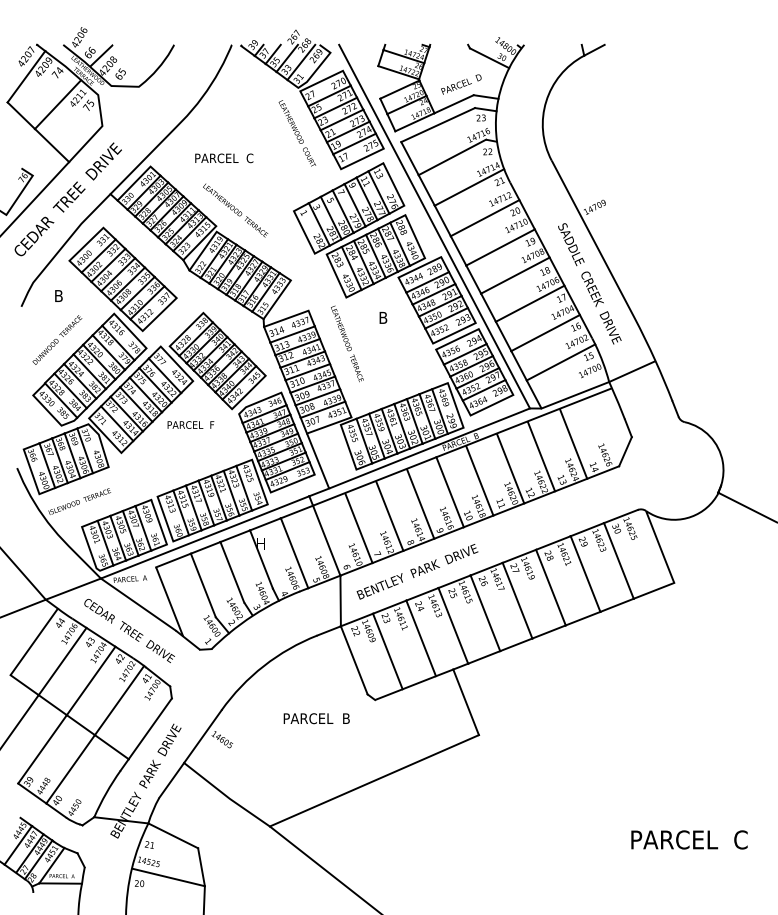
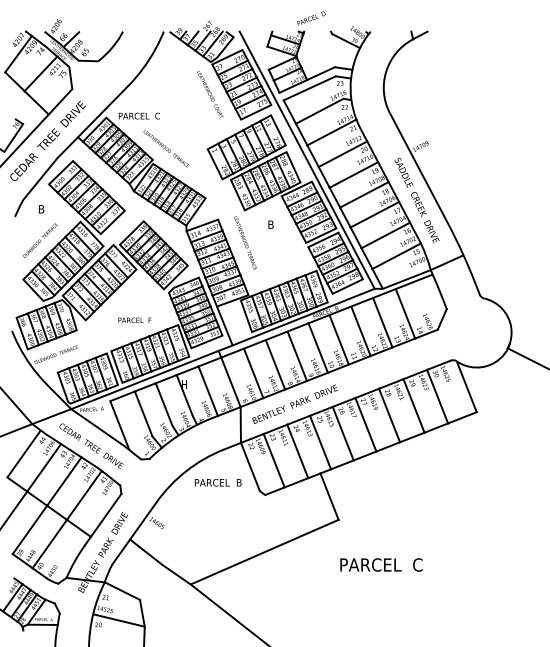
text: (461, 84) -> (311, 18), moved
text: (224, 158) -> (139, 116), moved
text: (190, 424) -> (134, 319), moved
text: (316, 718) -> (218, 482), moved
text: (689, 839) -> (381, 564), moved

